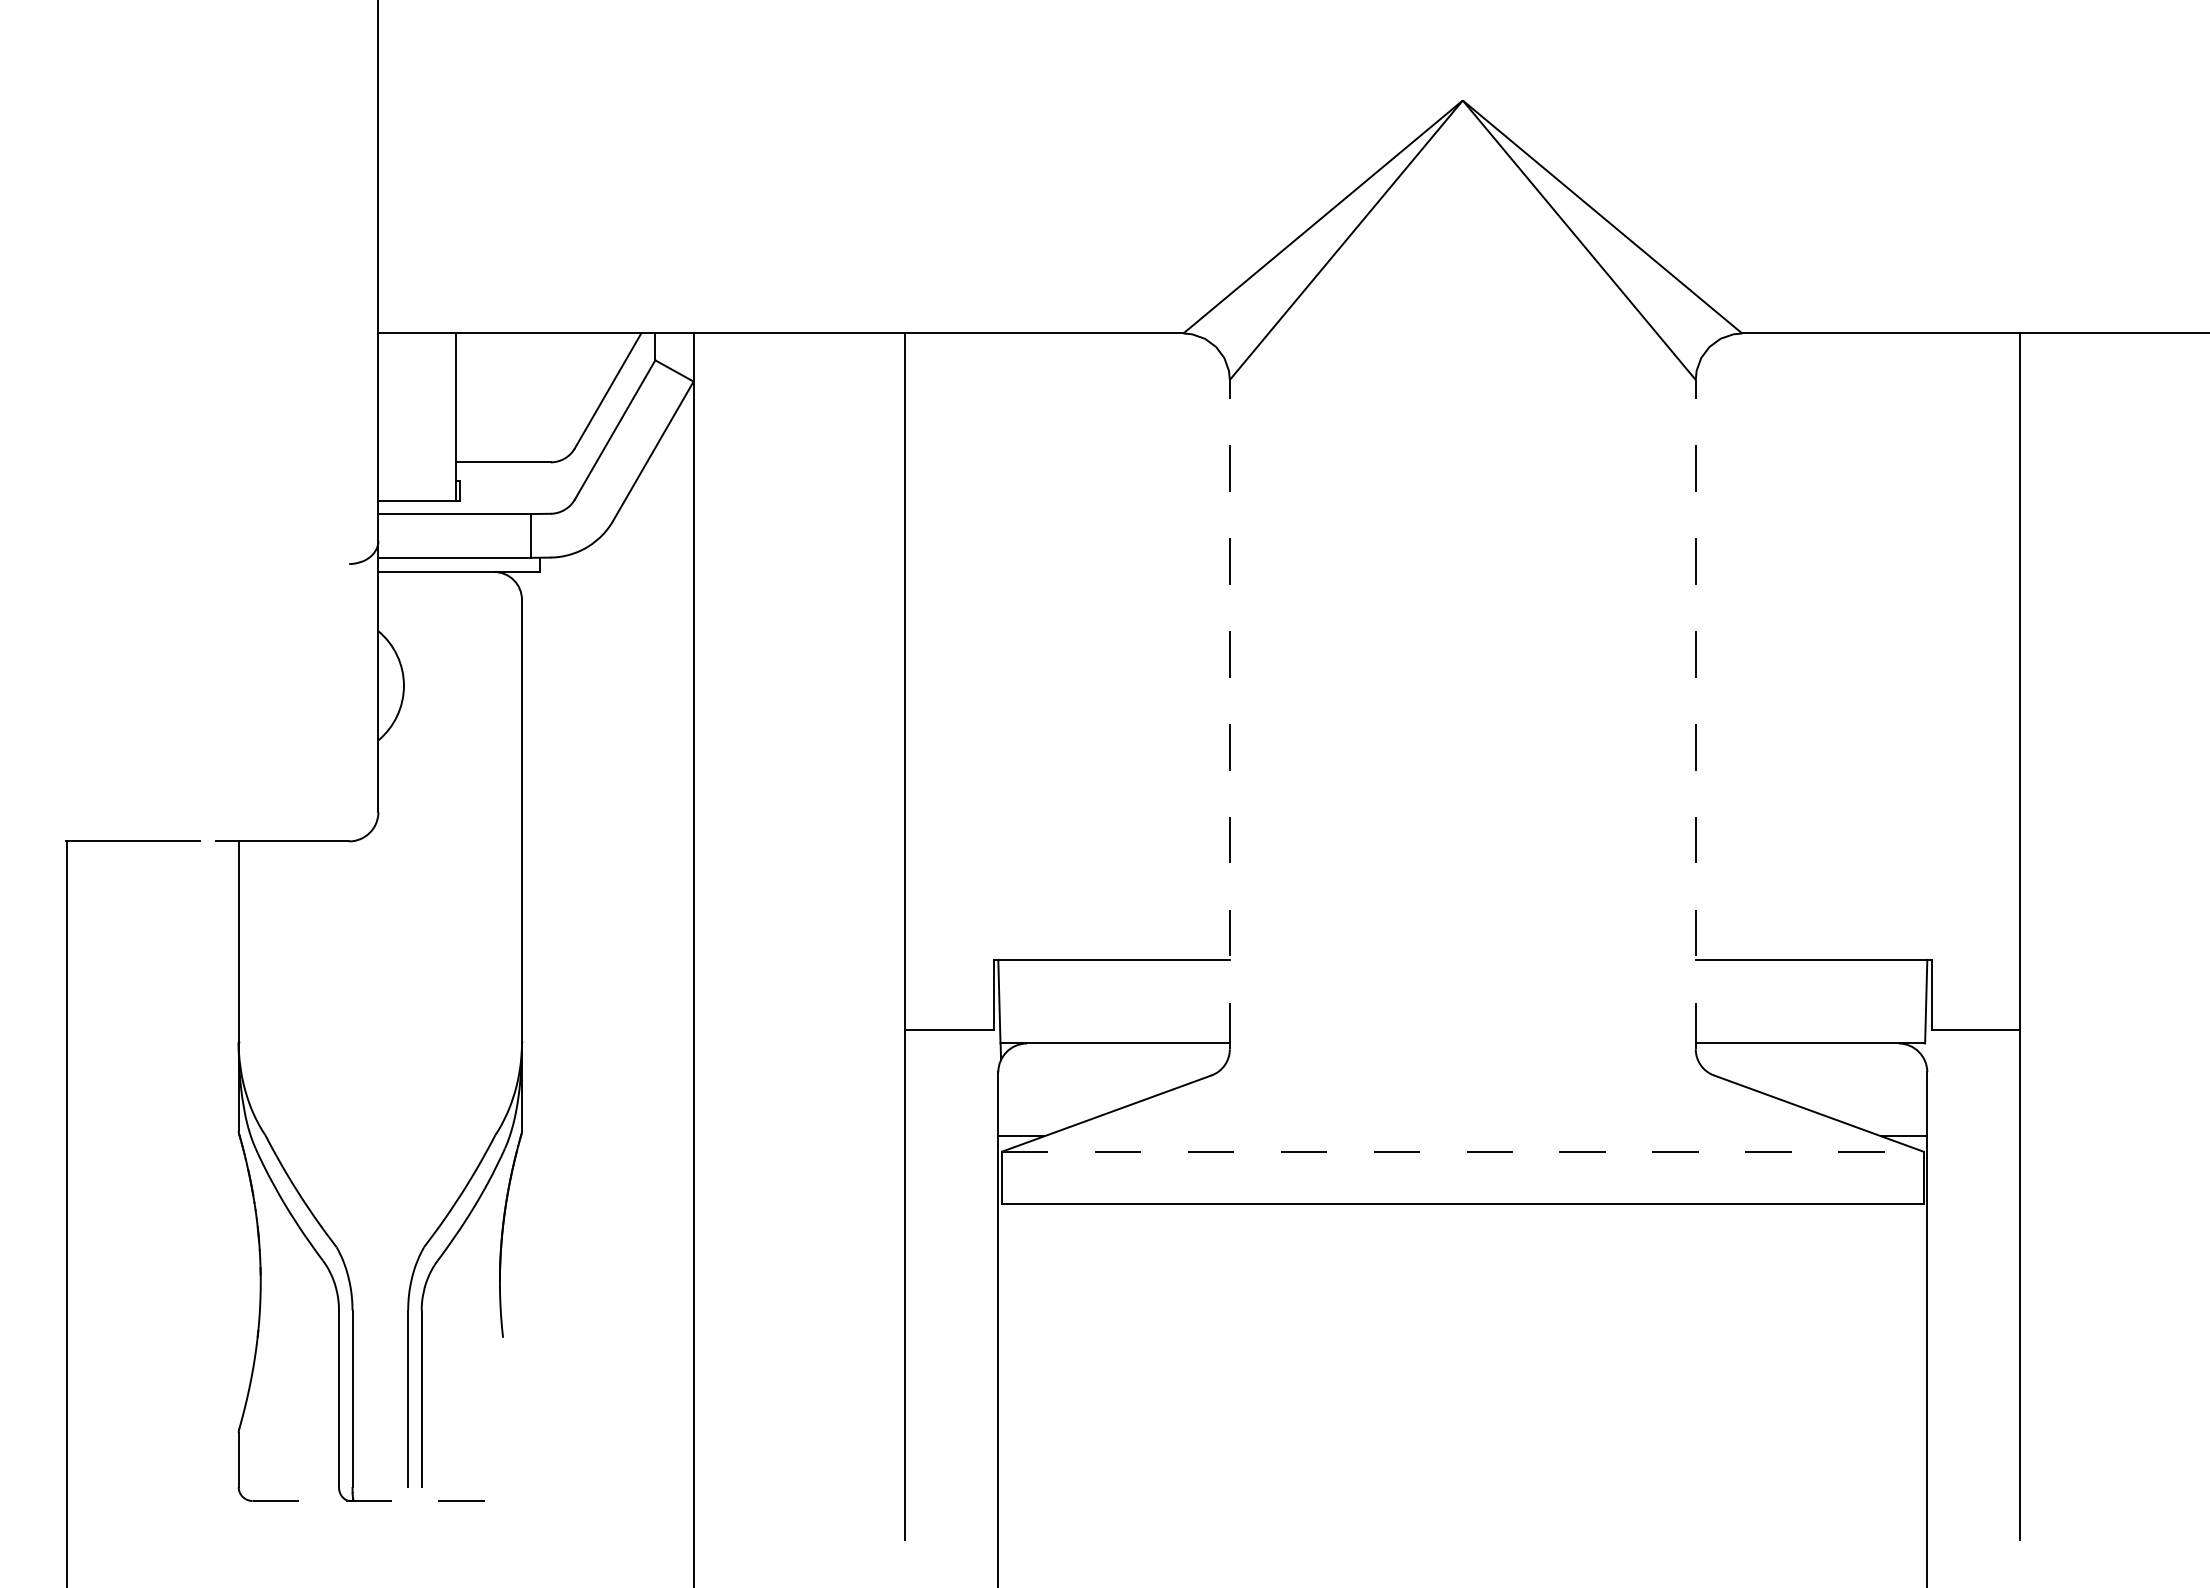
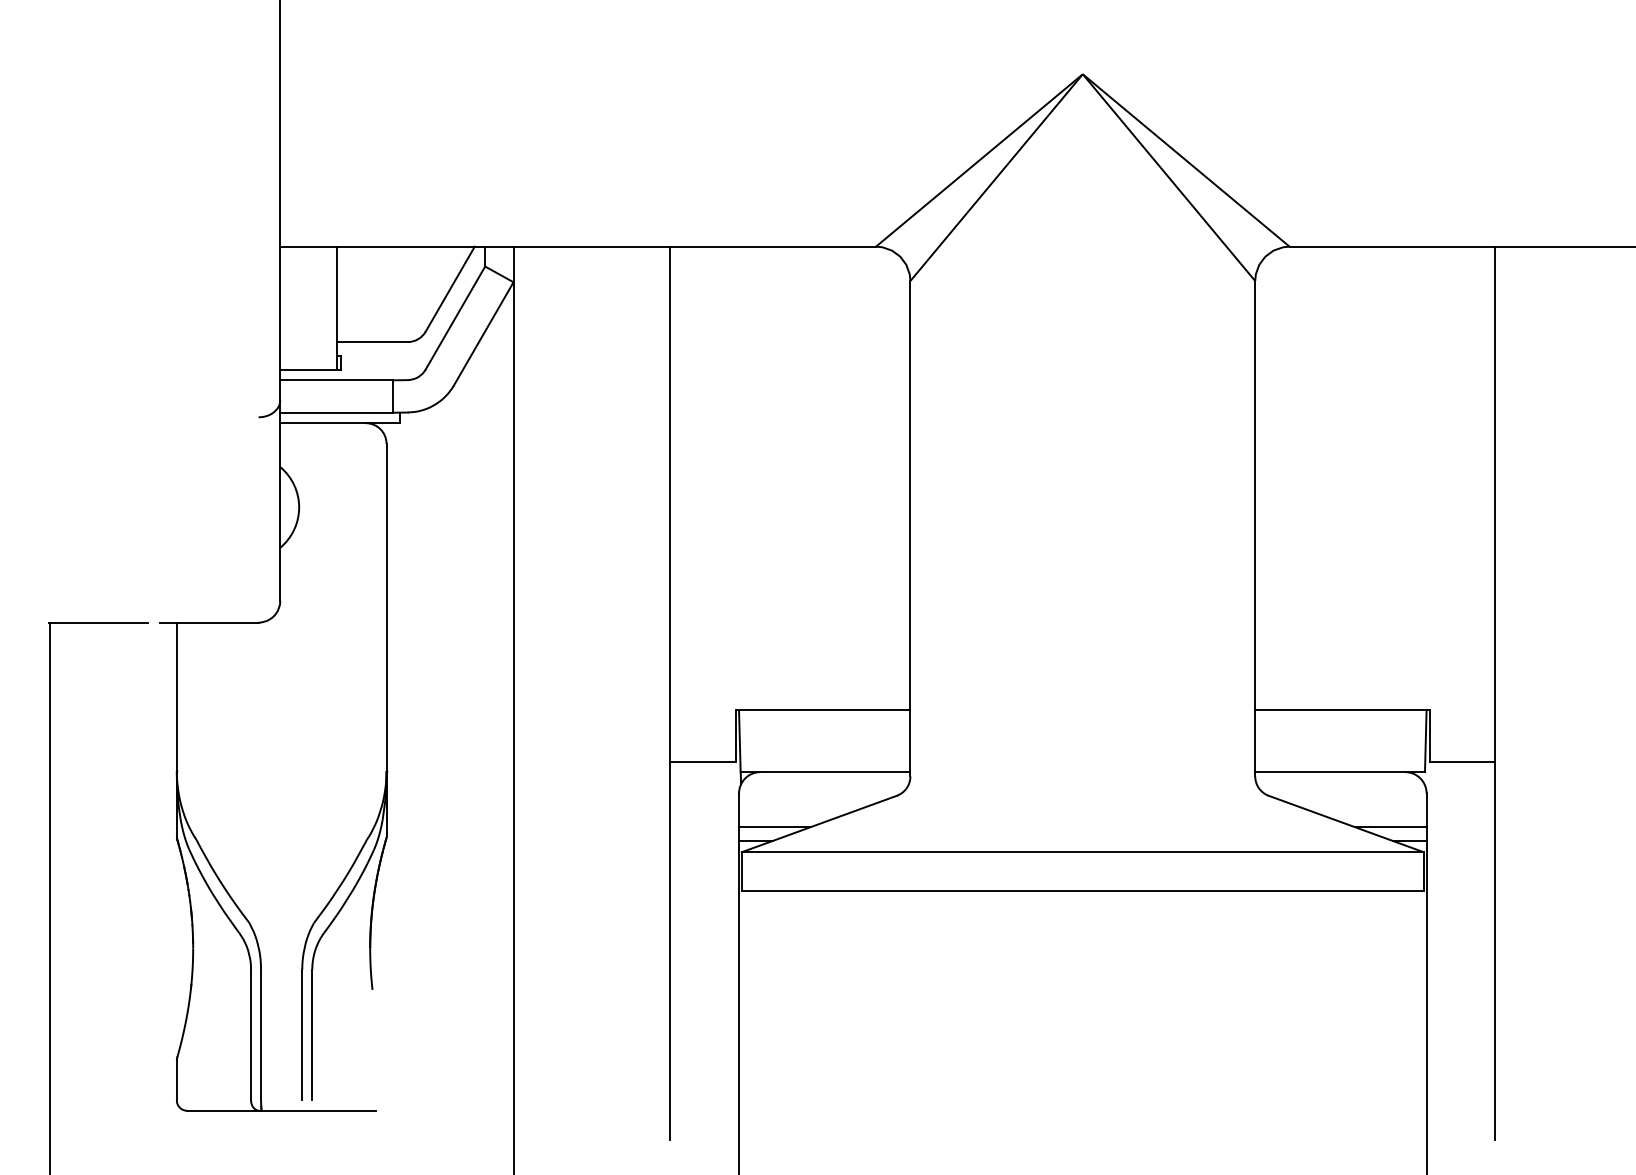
line: (1229, 714) -> (910, 528), dashed -> solid
line: (1695, 714) -> (1255, 528), dashed -> solid
line: (1046, 1117) -> (774, 826), added
line: (1878, 1117) -> (1390, 826), added
line: (1462, 1151) -> (1082, 852), dashed -> solid
line: (380, 1501) -> (281, 1111), dashed -> solid

